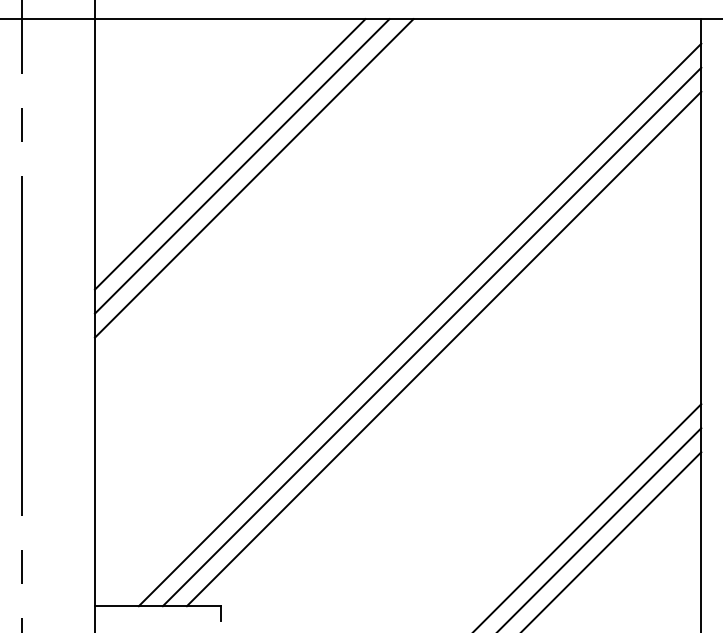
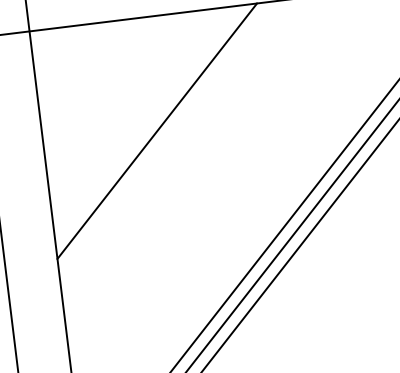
line: (229, 154) -> (137, 116), removed
line: (241, 166) -> (147, 123), removed

